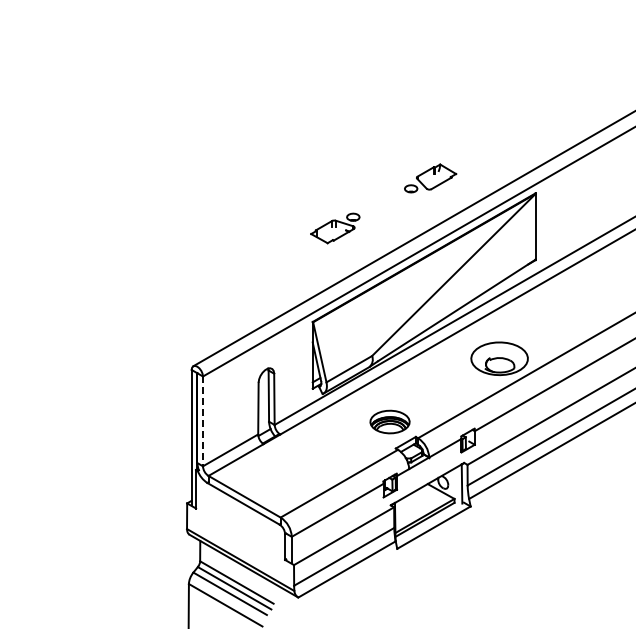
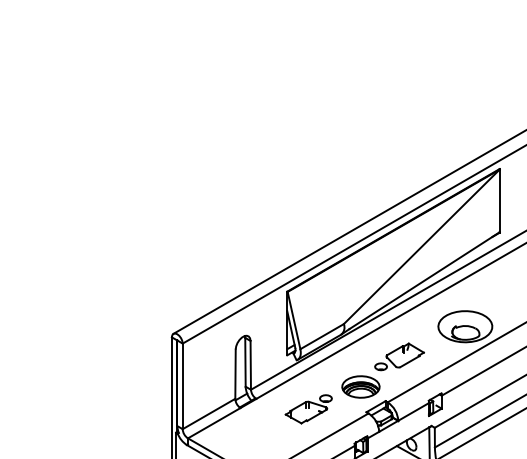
part: (430, 178) -> (399, 356), moved
part: (335, 228) -> (308, 409), moved
line: (203, 421) -> (183, 386), dashed -> solid

